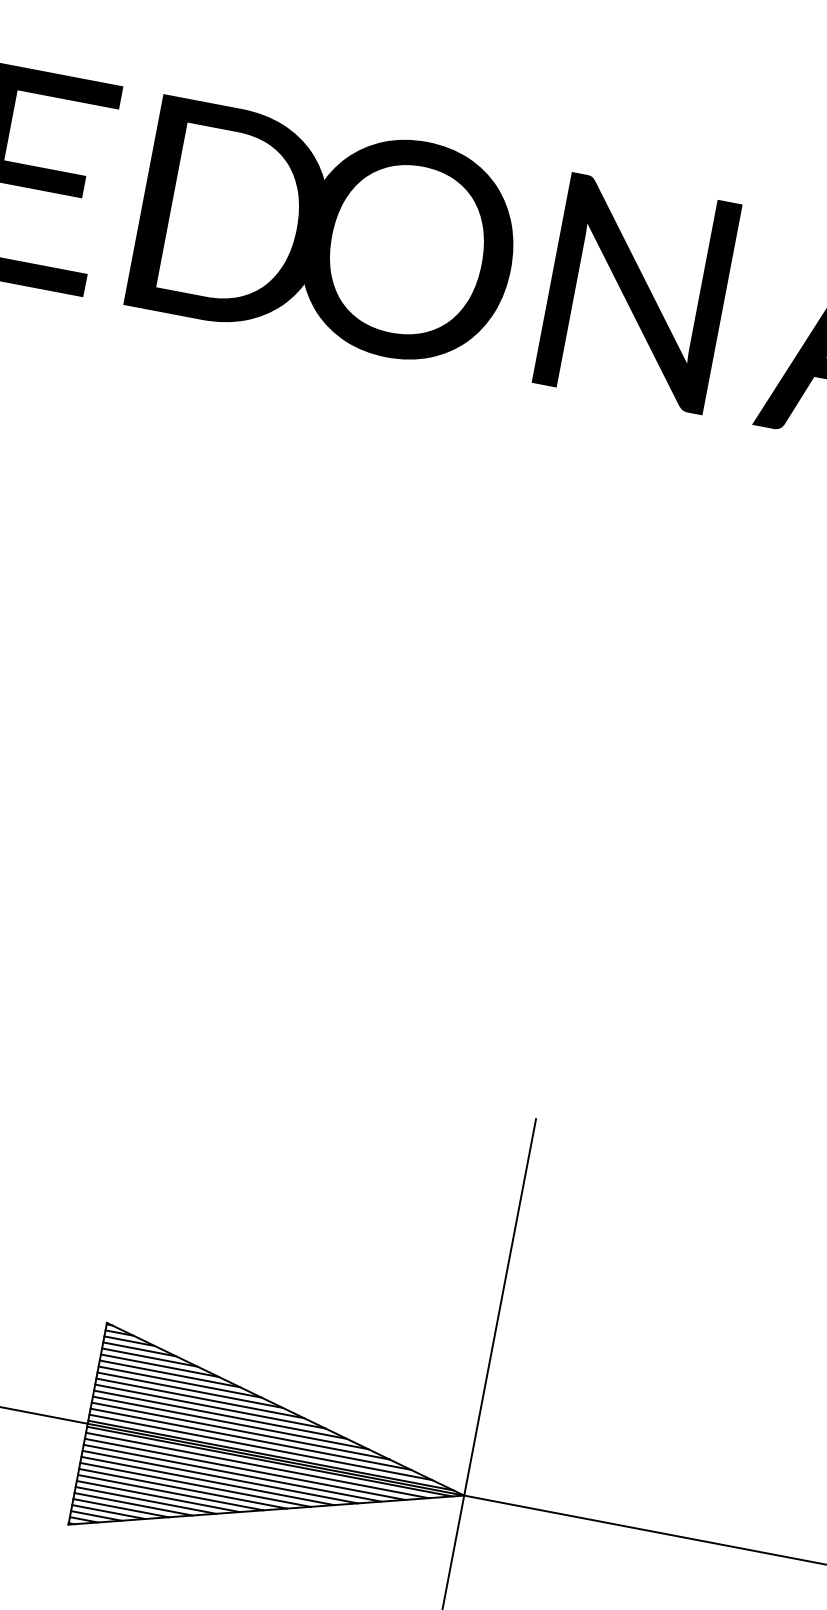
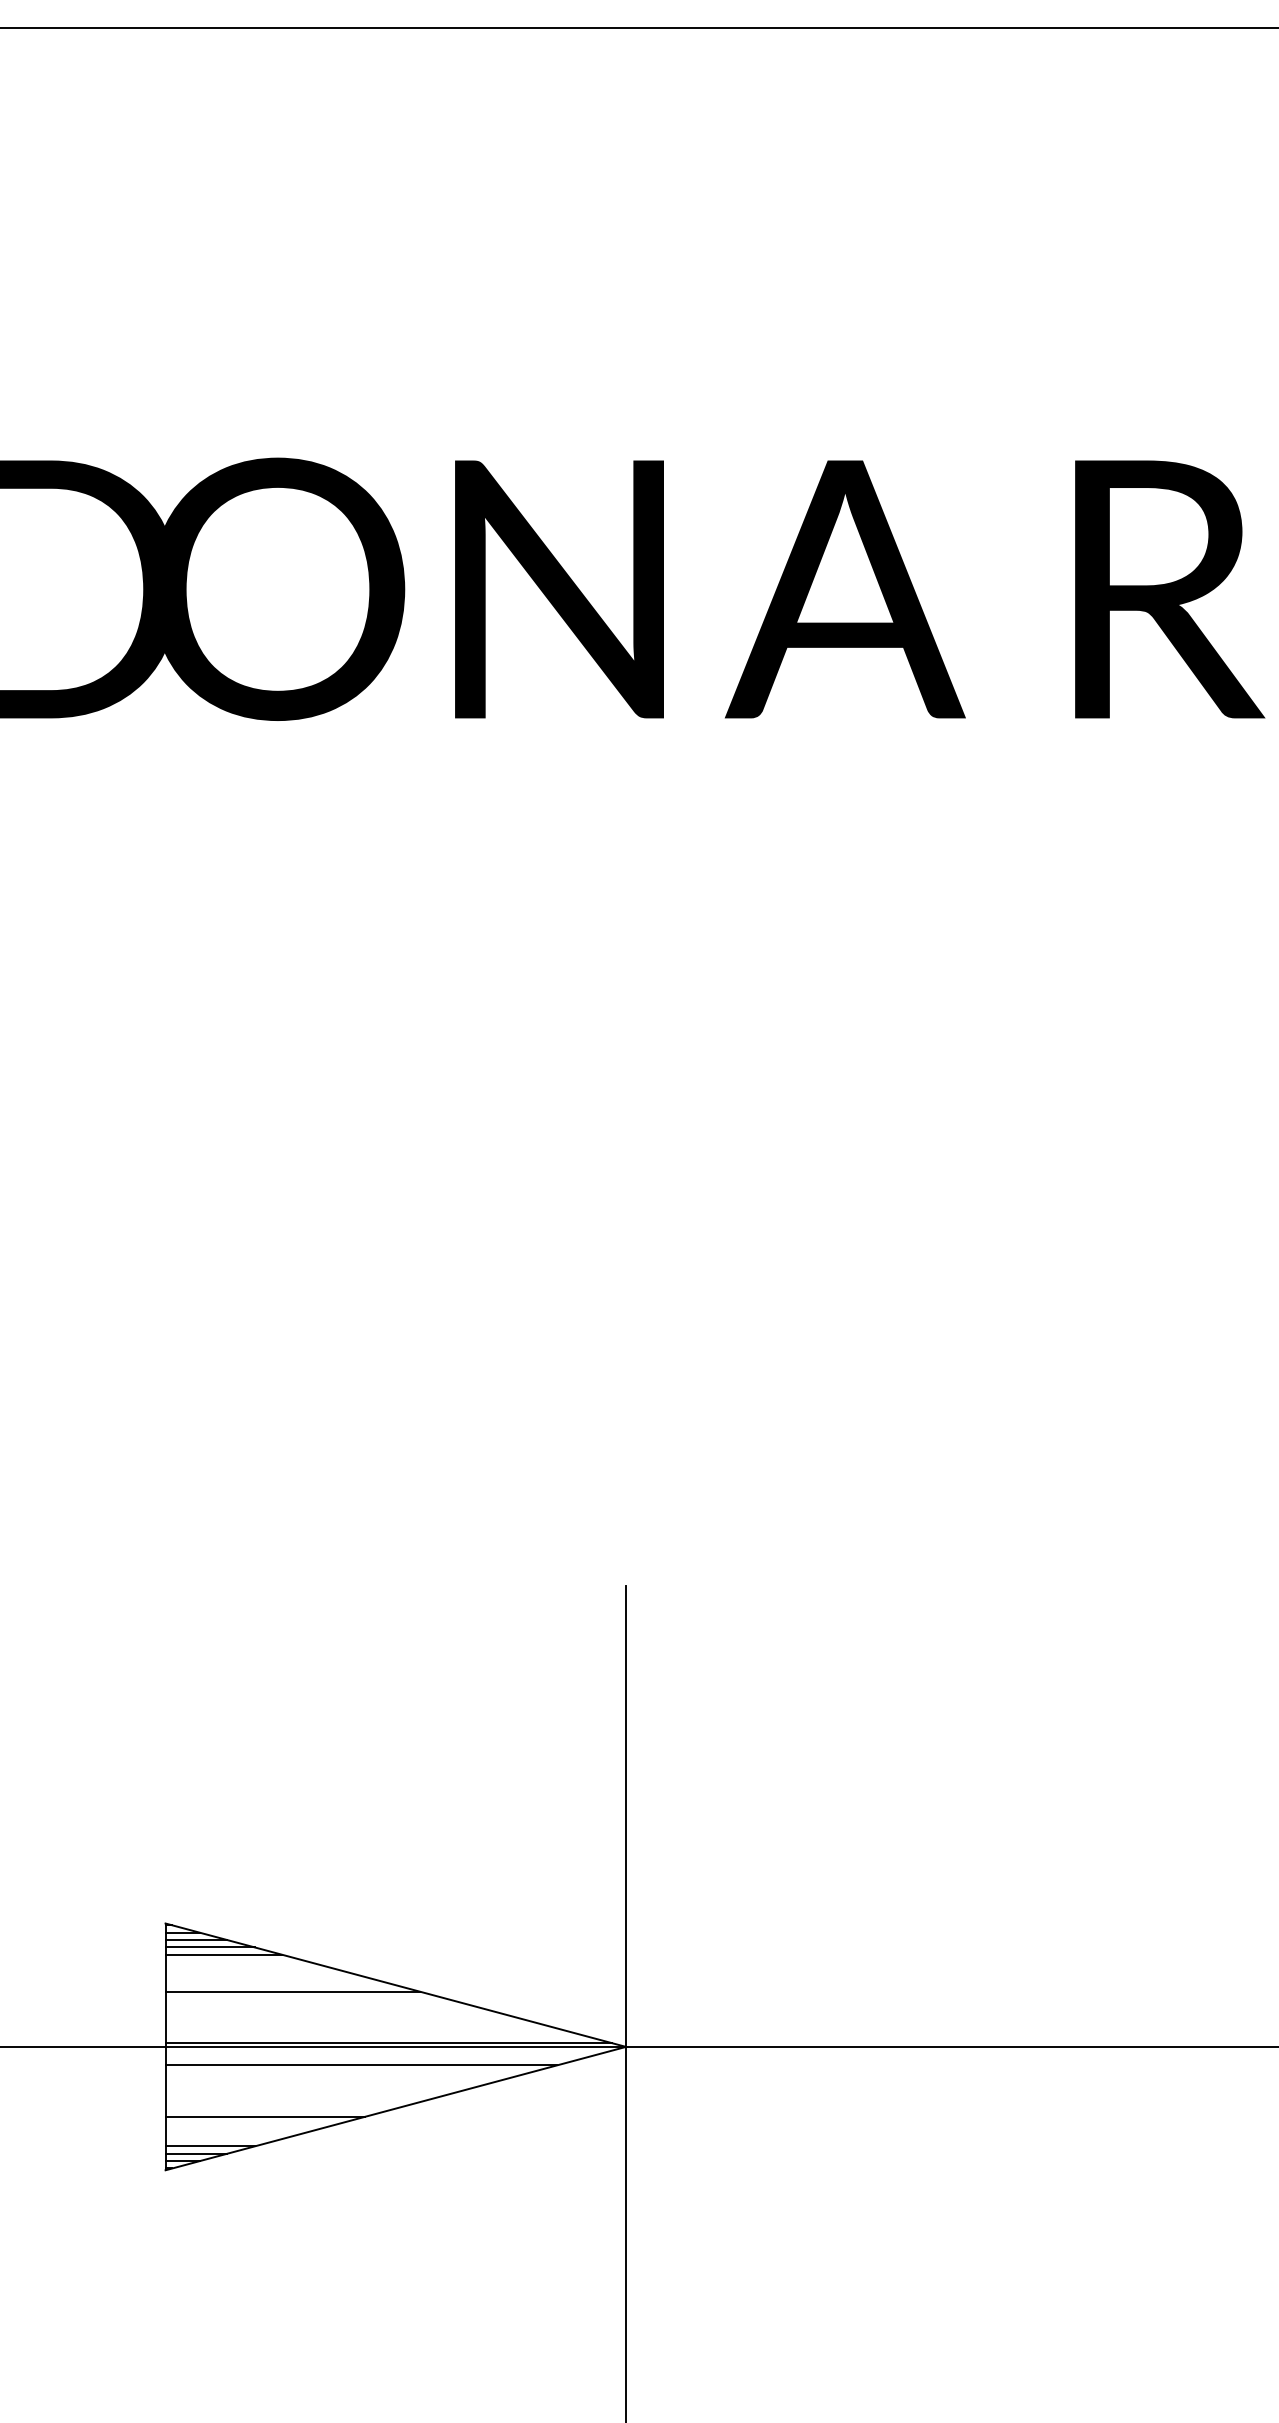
line: (159, 1365) -> (237, 1962), removed
line: (170, 1373) -> (251, 1969), removed
line: (179, 1381) -> (264, 1976), removed
line: (189, 1390) -> (278, 1984), removed
line: (210, 1406) -> (306, 1999), removed
line: (219, 1414) -> (319, 2006), removed
line: (230, 1422) -> (333, 2013), removed
line: (240, 1431) -> (347, 2021), removed
line: (250, 1439) -> (361, 2028), removed
line: (260, 1447) -> (374, 2035), removed
line: (269, 1461) -> (388, 2050), removed
line: (256, 1465) -> (374, 2057), removed
line: (232, 1473) -> (347, 2072), removed
line: (219, 1477) -> (333, 2080), removed
line: (207, 1480) -> (319, 2087), removed
line: (195, 1484) -> (306, 2094), removed
line: (182, 1489) -> (292, 2102), removed
line: (170, 1492) -> (278, 2109), removed
line: (145, 1500) -> (251, 2124), removed
line: (133, 1504) -> (237, 2131), removed
line: (120, 1508) -> (223, 2139), removed

